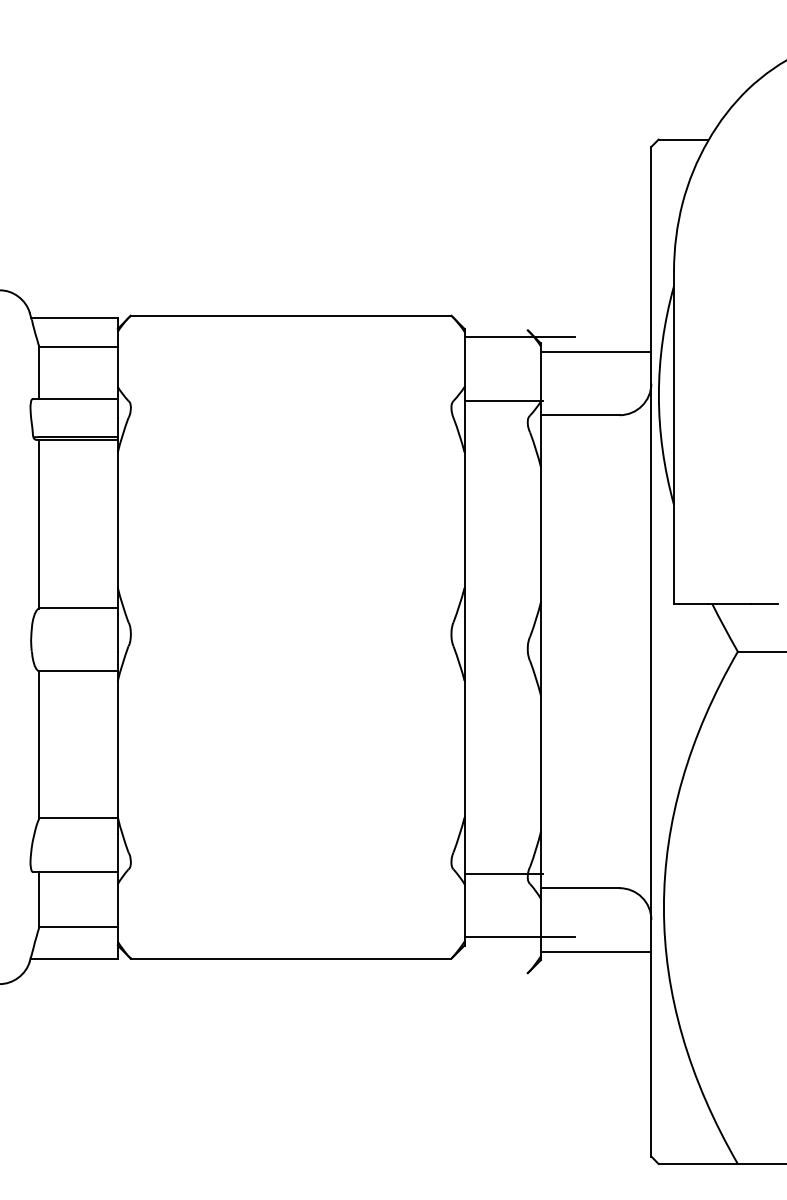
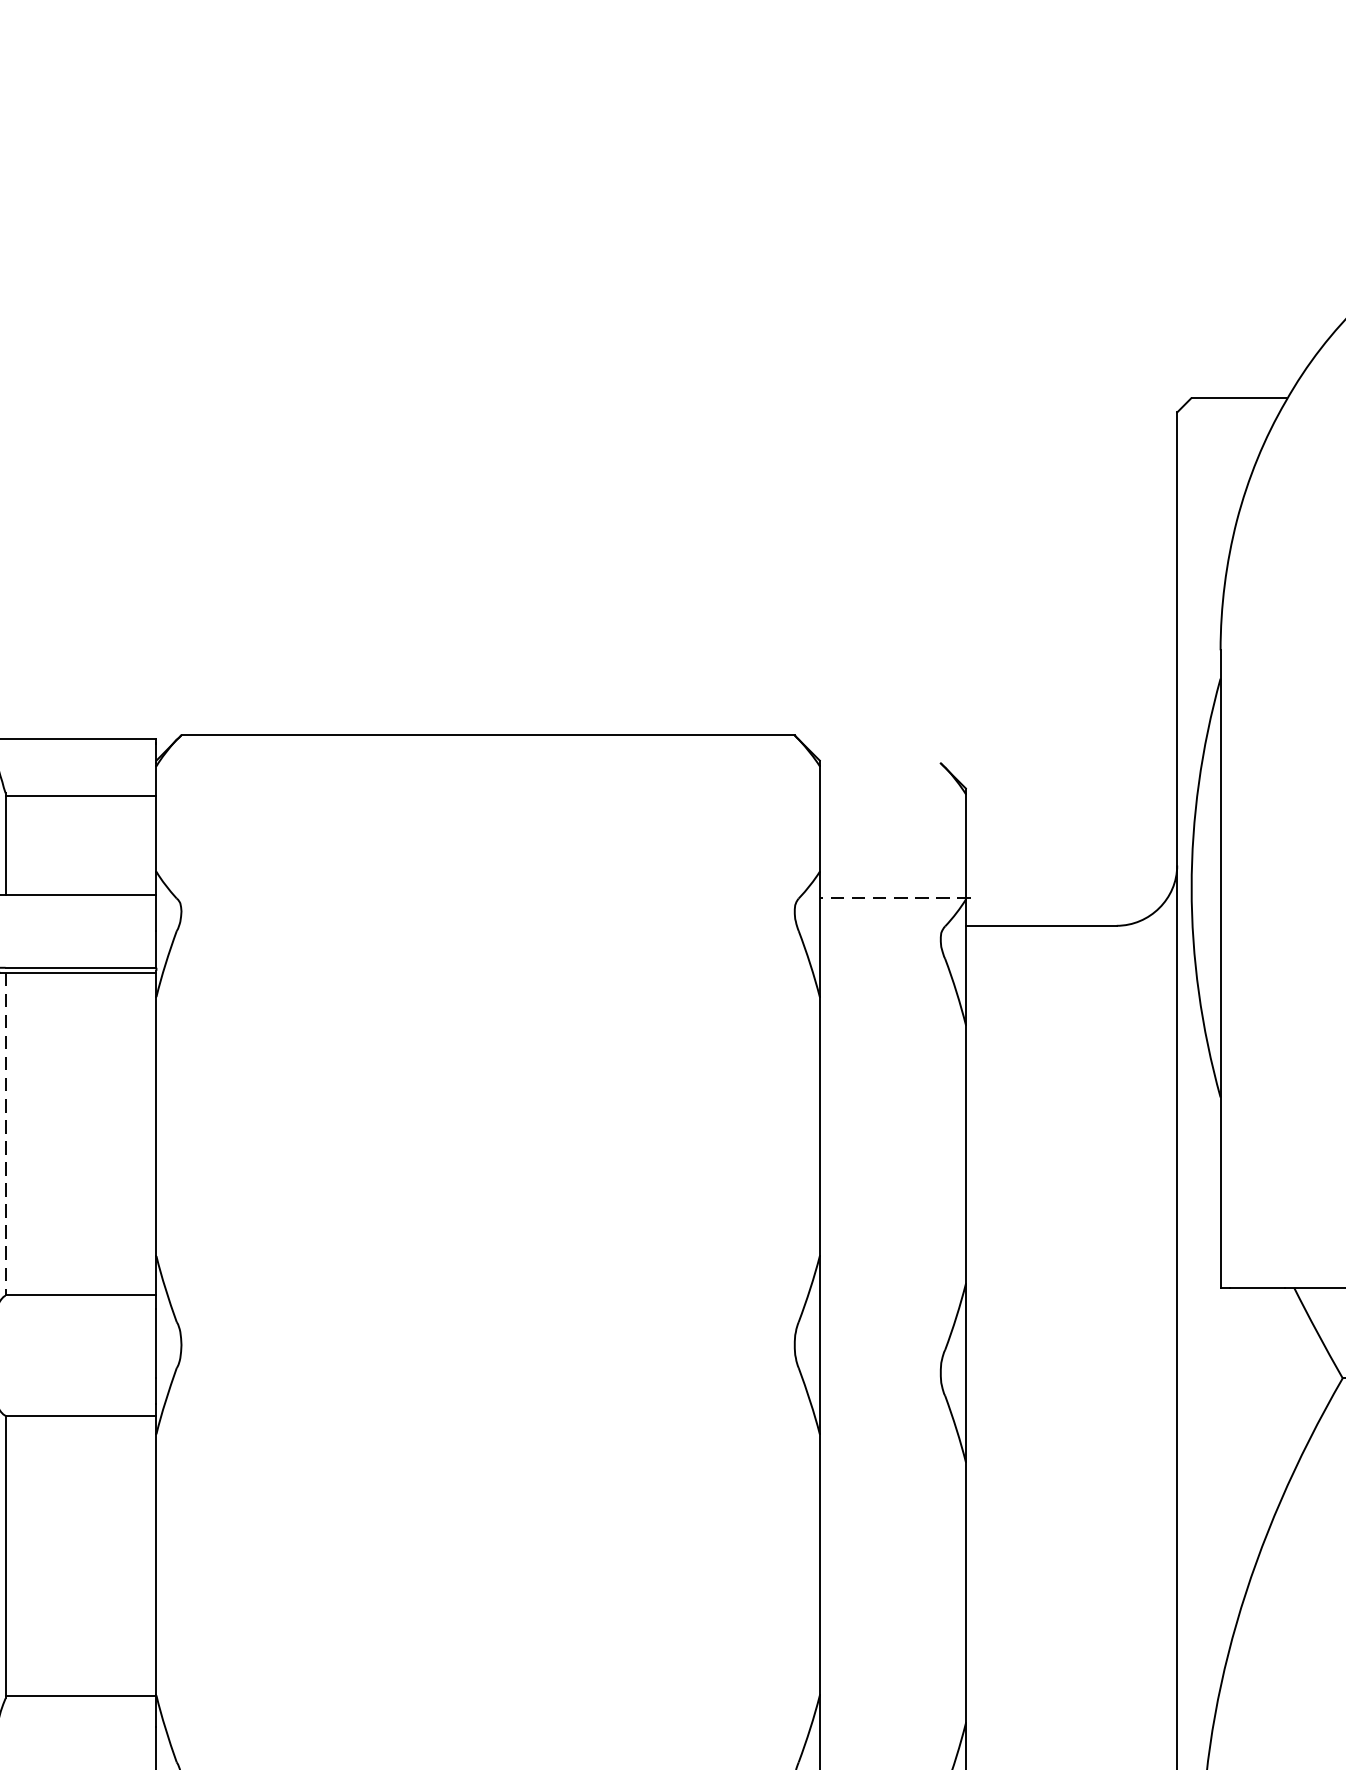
line: (519, 337) -> (924, 777), removed
line: (595, 351) -> (1070, 803), removed
line: (503, 400) -> (894, 897), solid -> dashed
line: (39, 524) -> (6, 1134), solid -> dashed

